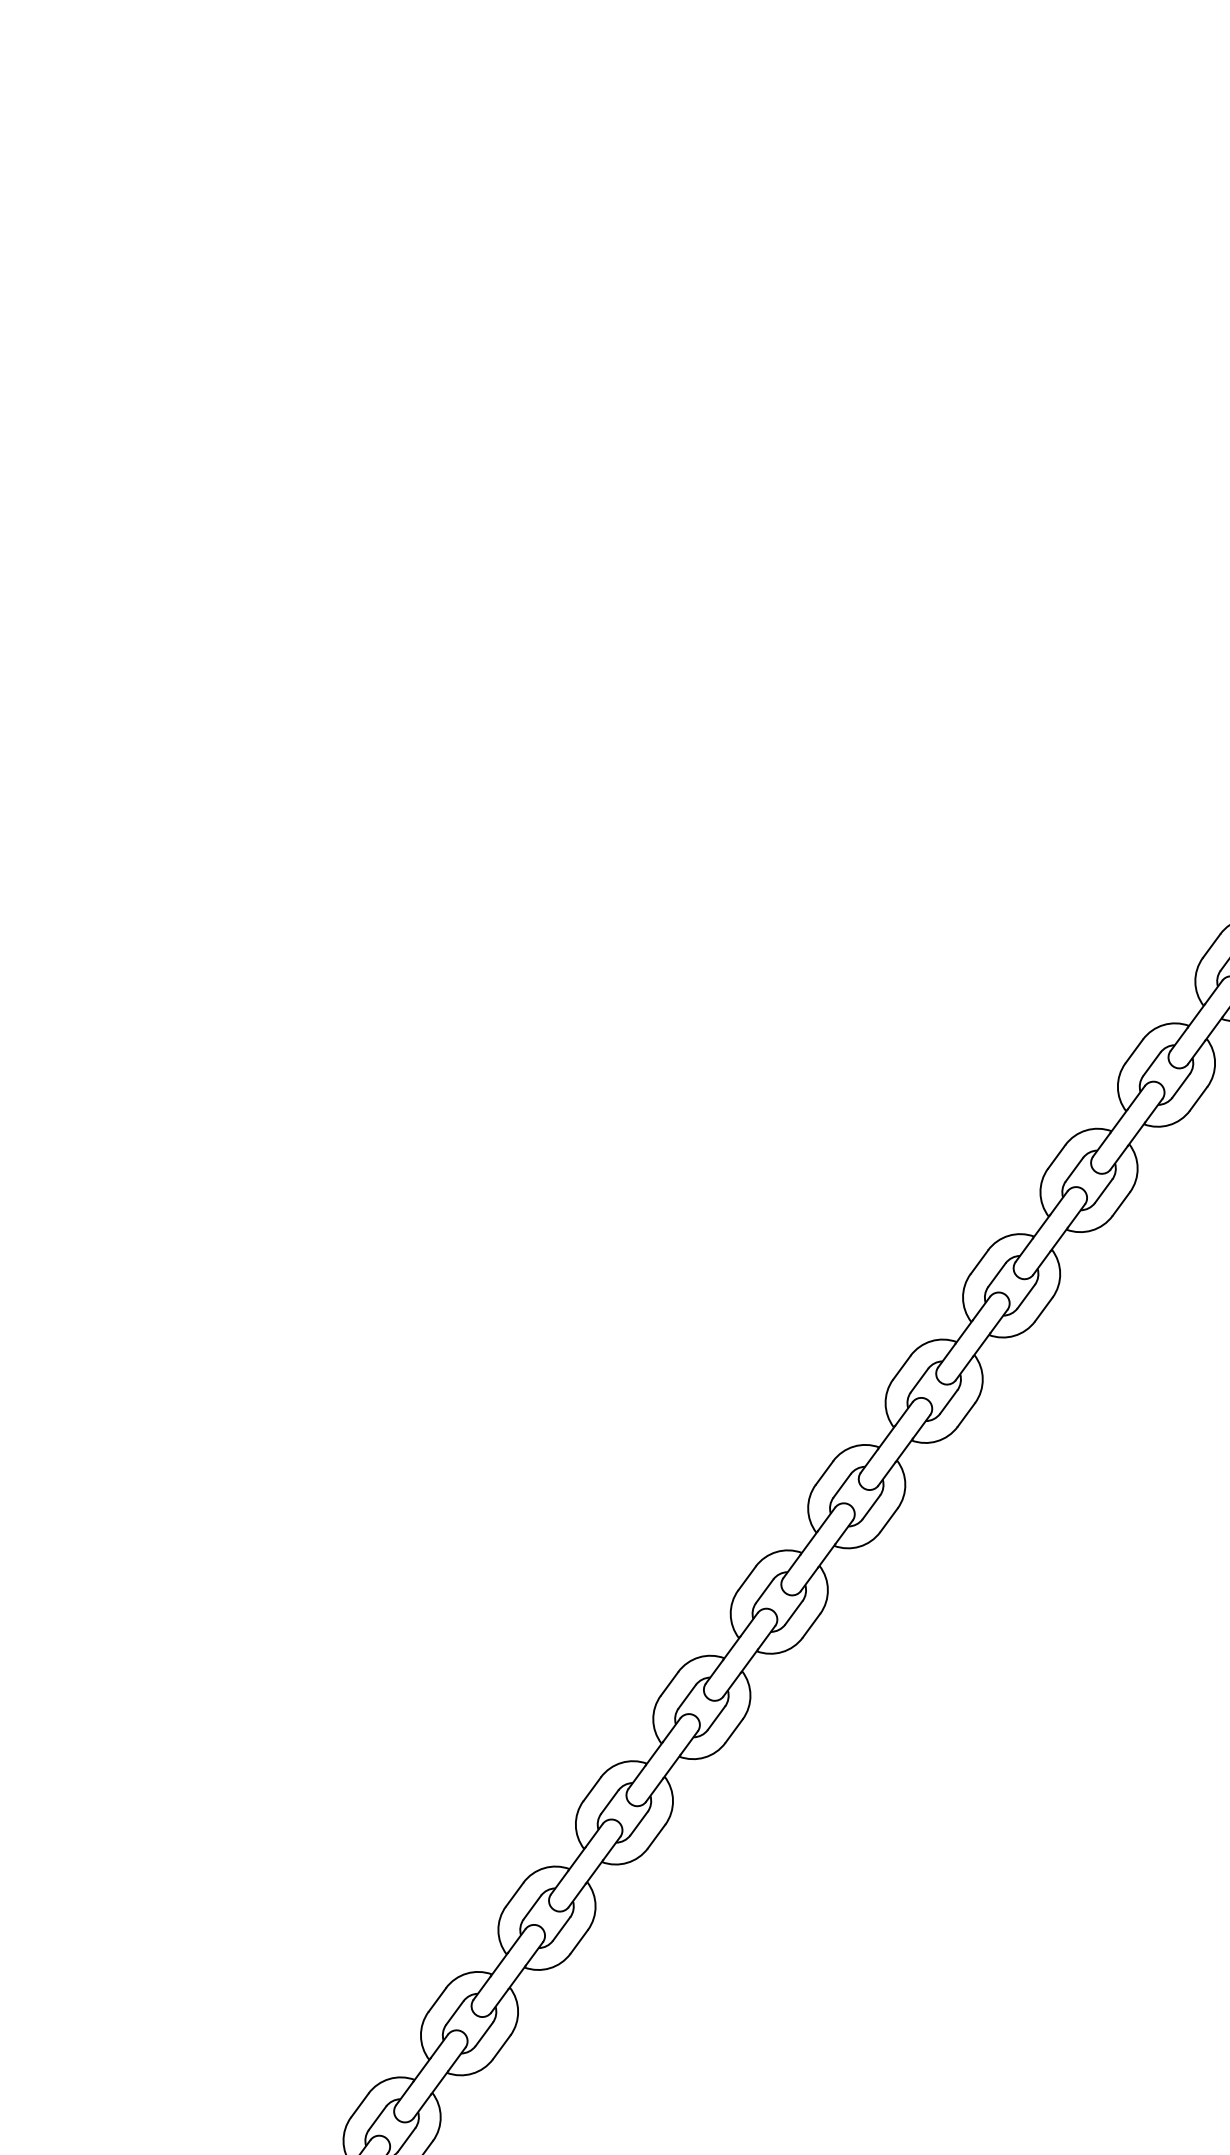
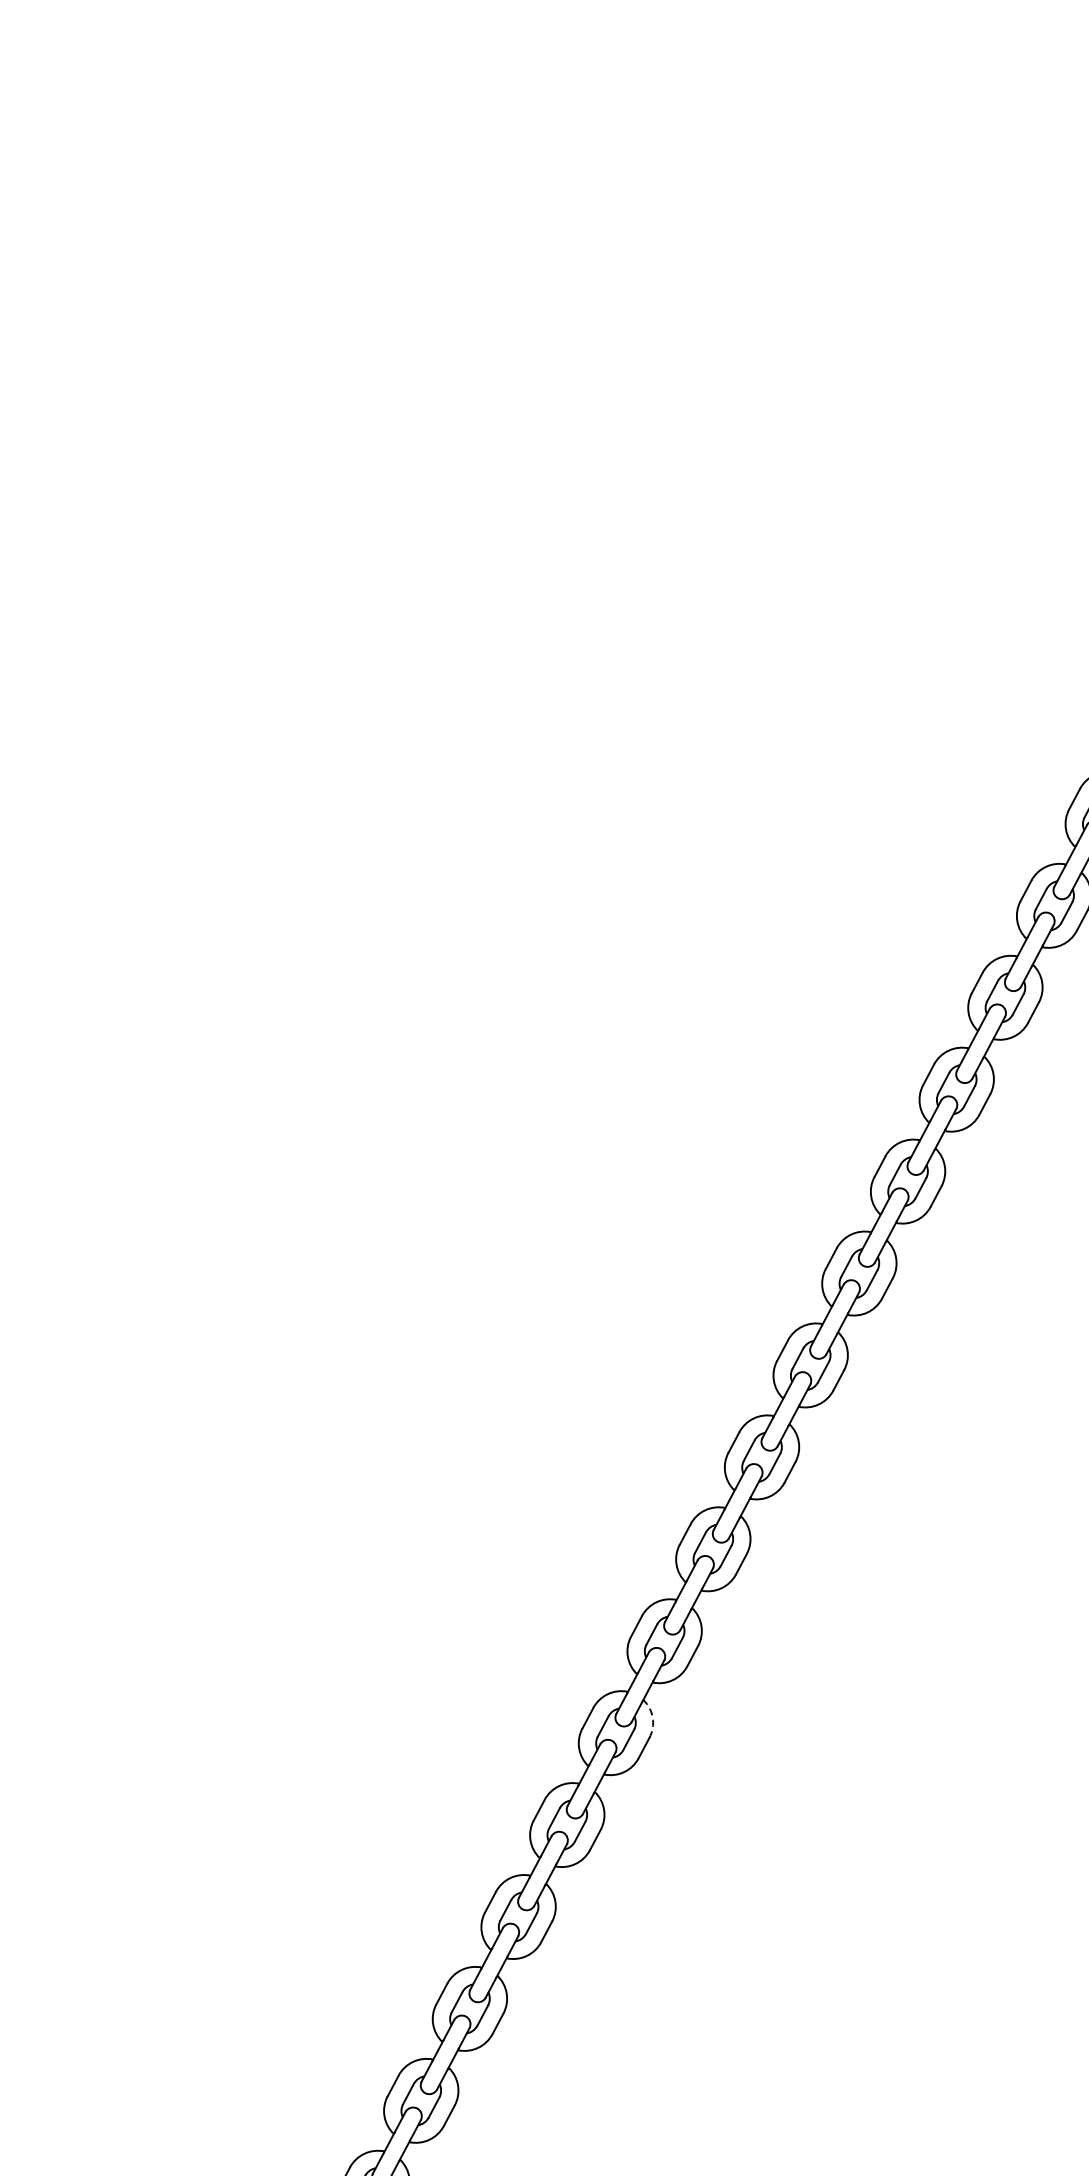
arc: (595, 1905) -> (652, 1717), solid -> dashed

